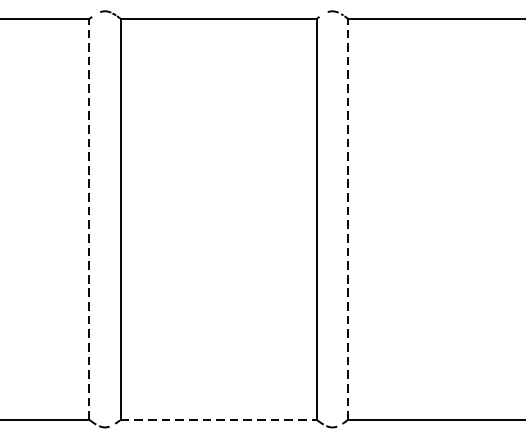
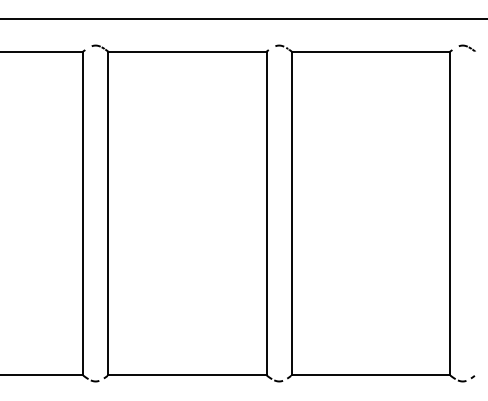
line: (88, 219) -> (82, 213), dashed -> solid
line: (347, 219) -> (291, 213), dashed -> solid
line: (218, 420) -> (187, 375), dashed -> solid

